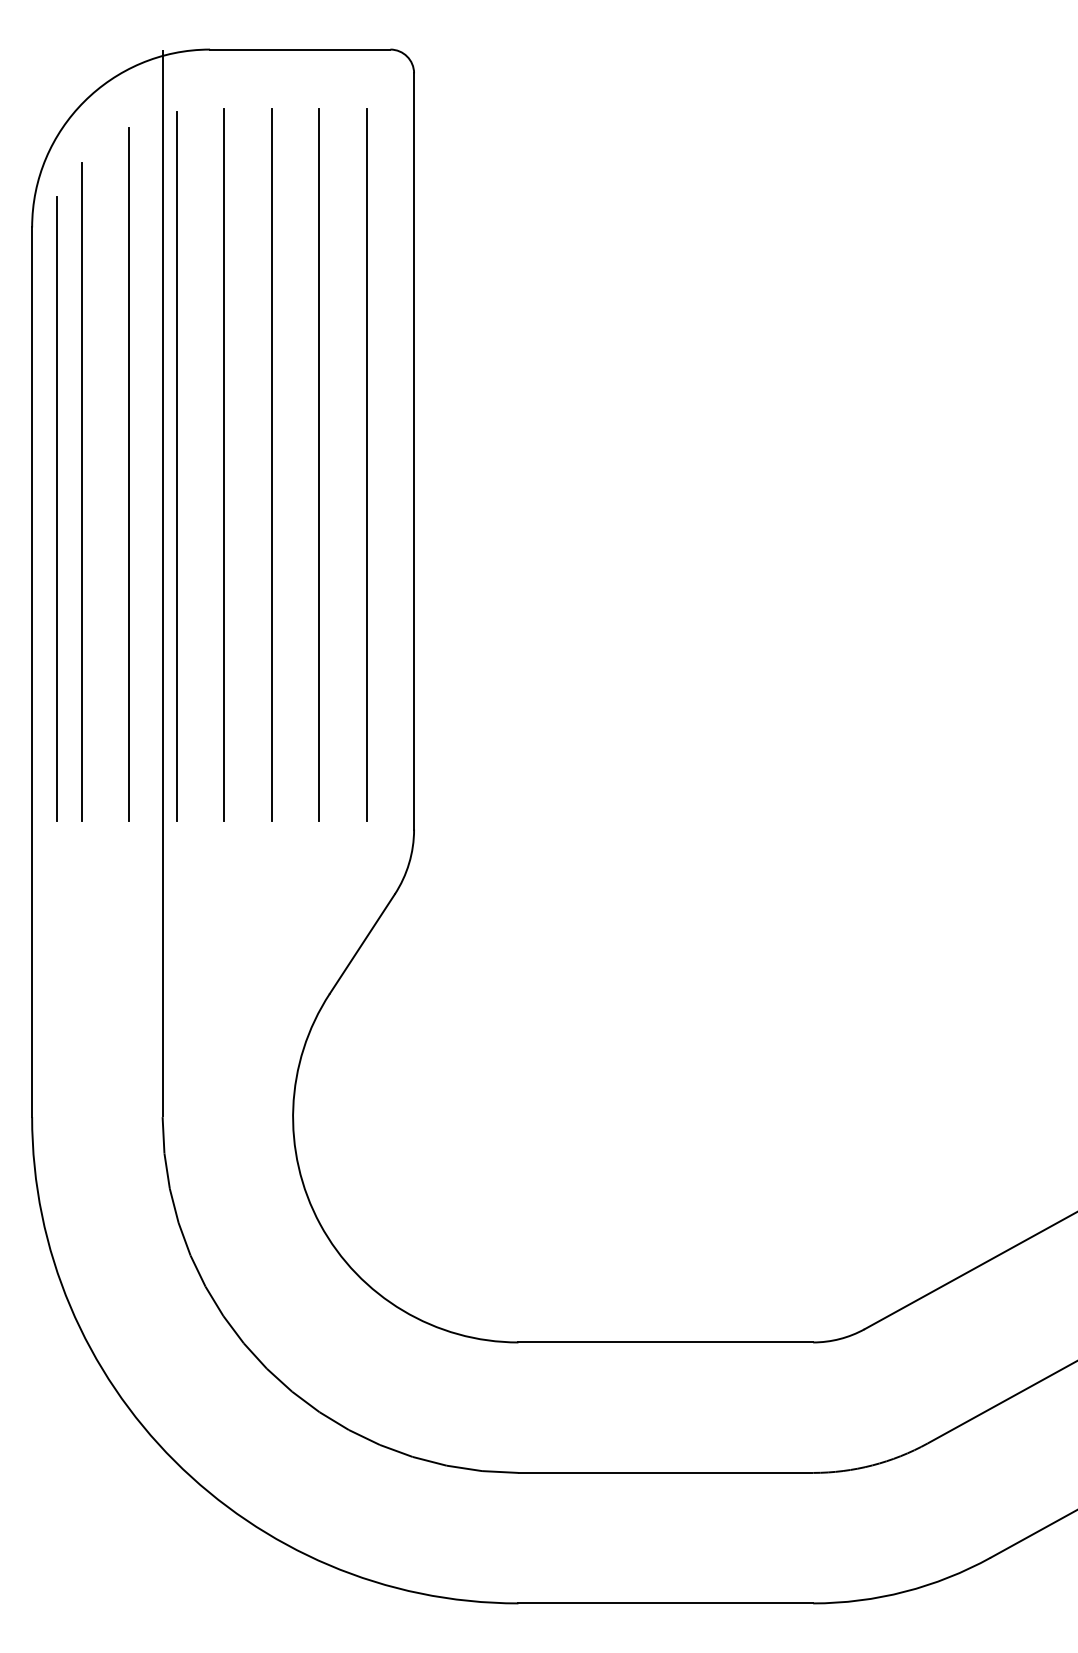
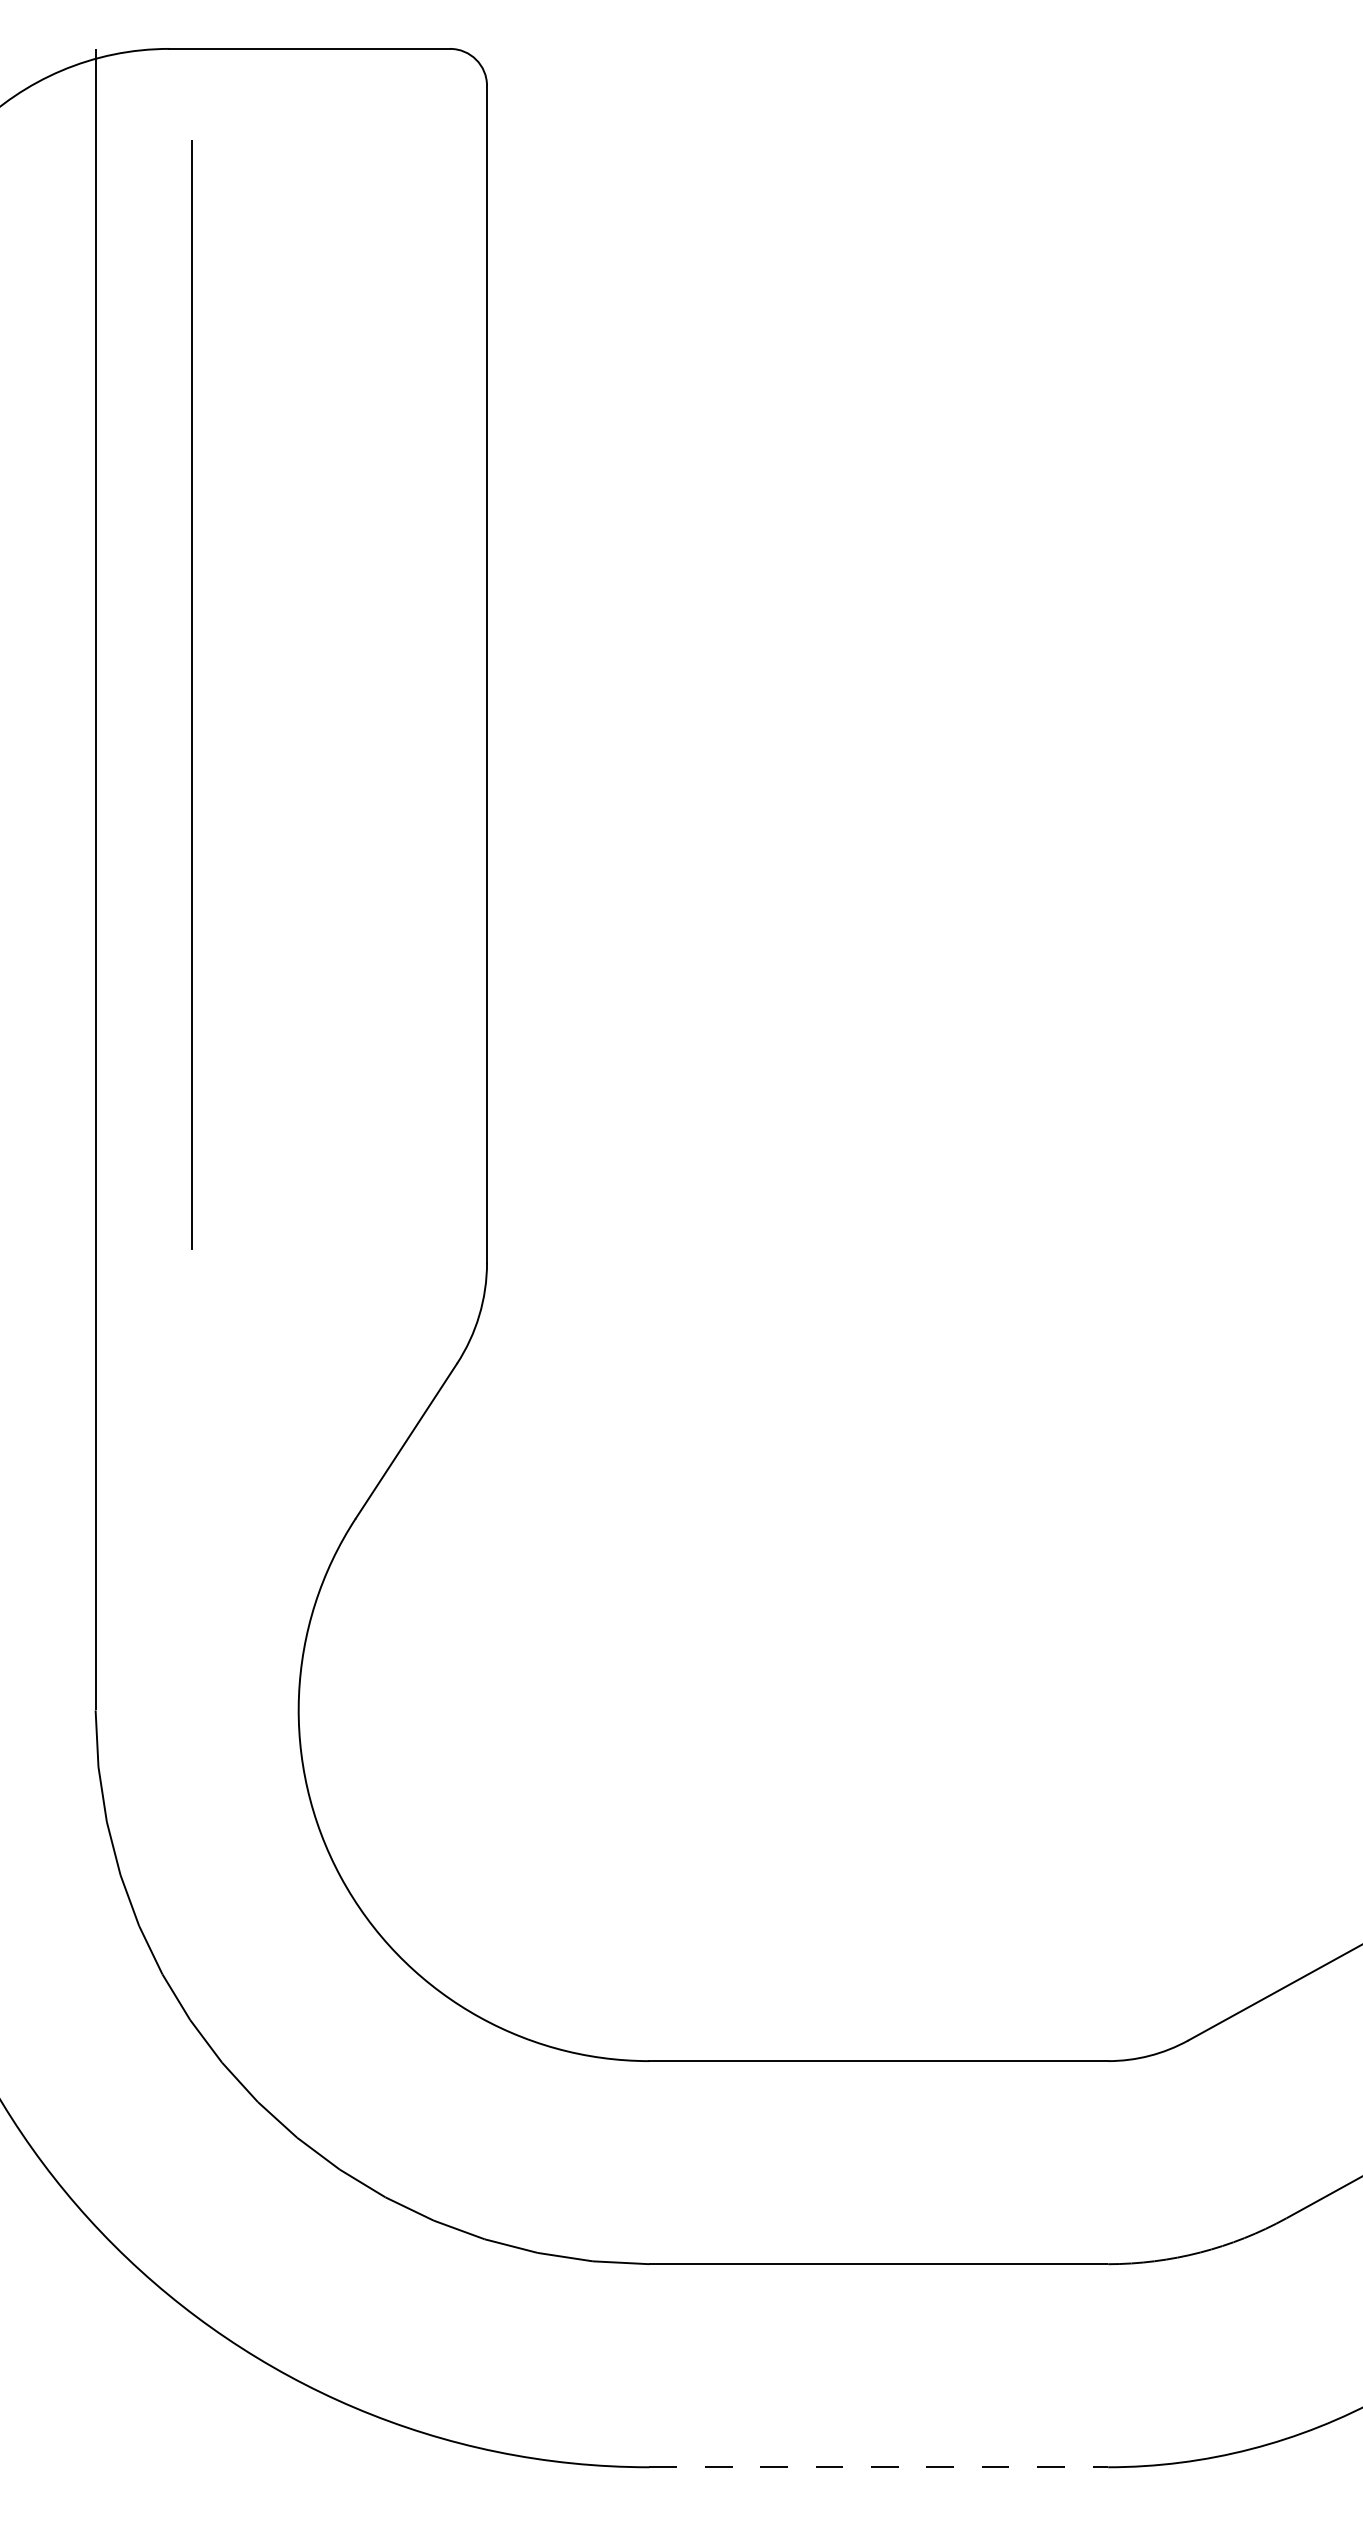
line: (271, 464) -> (265, 694), removed
line: (319, 464) -> (339, 694), removed
line: (366, 464) -> (412, 694), removed
line: (176, 466) -> (117, 697), removed
line: (129, 474) -> (44, 710), removed
line: (666, 1603) -> (879, 2467), solid -> dashed

